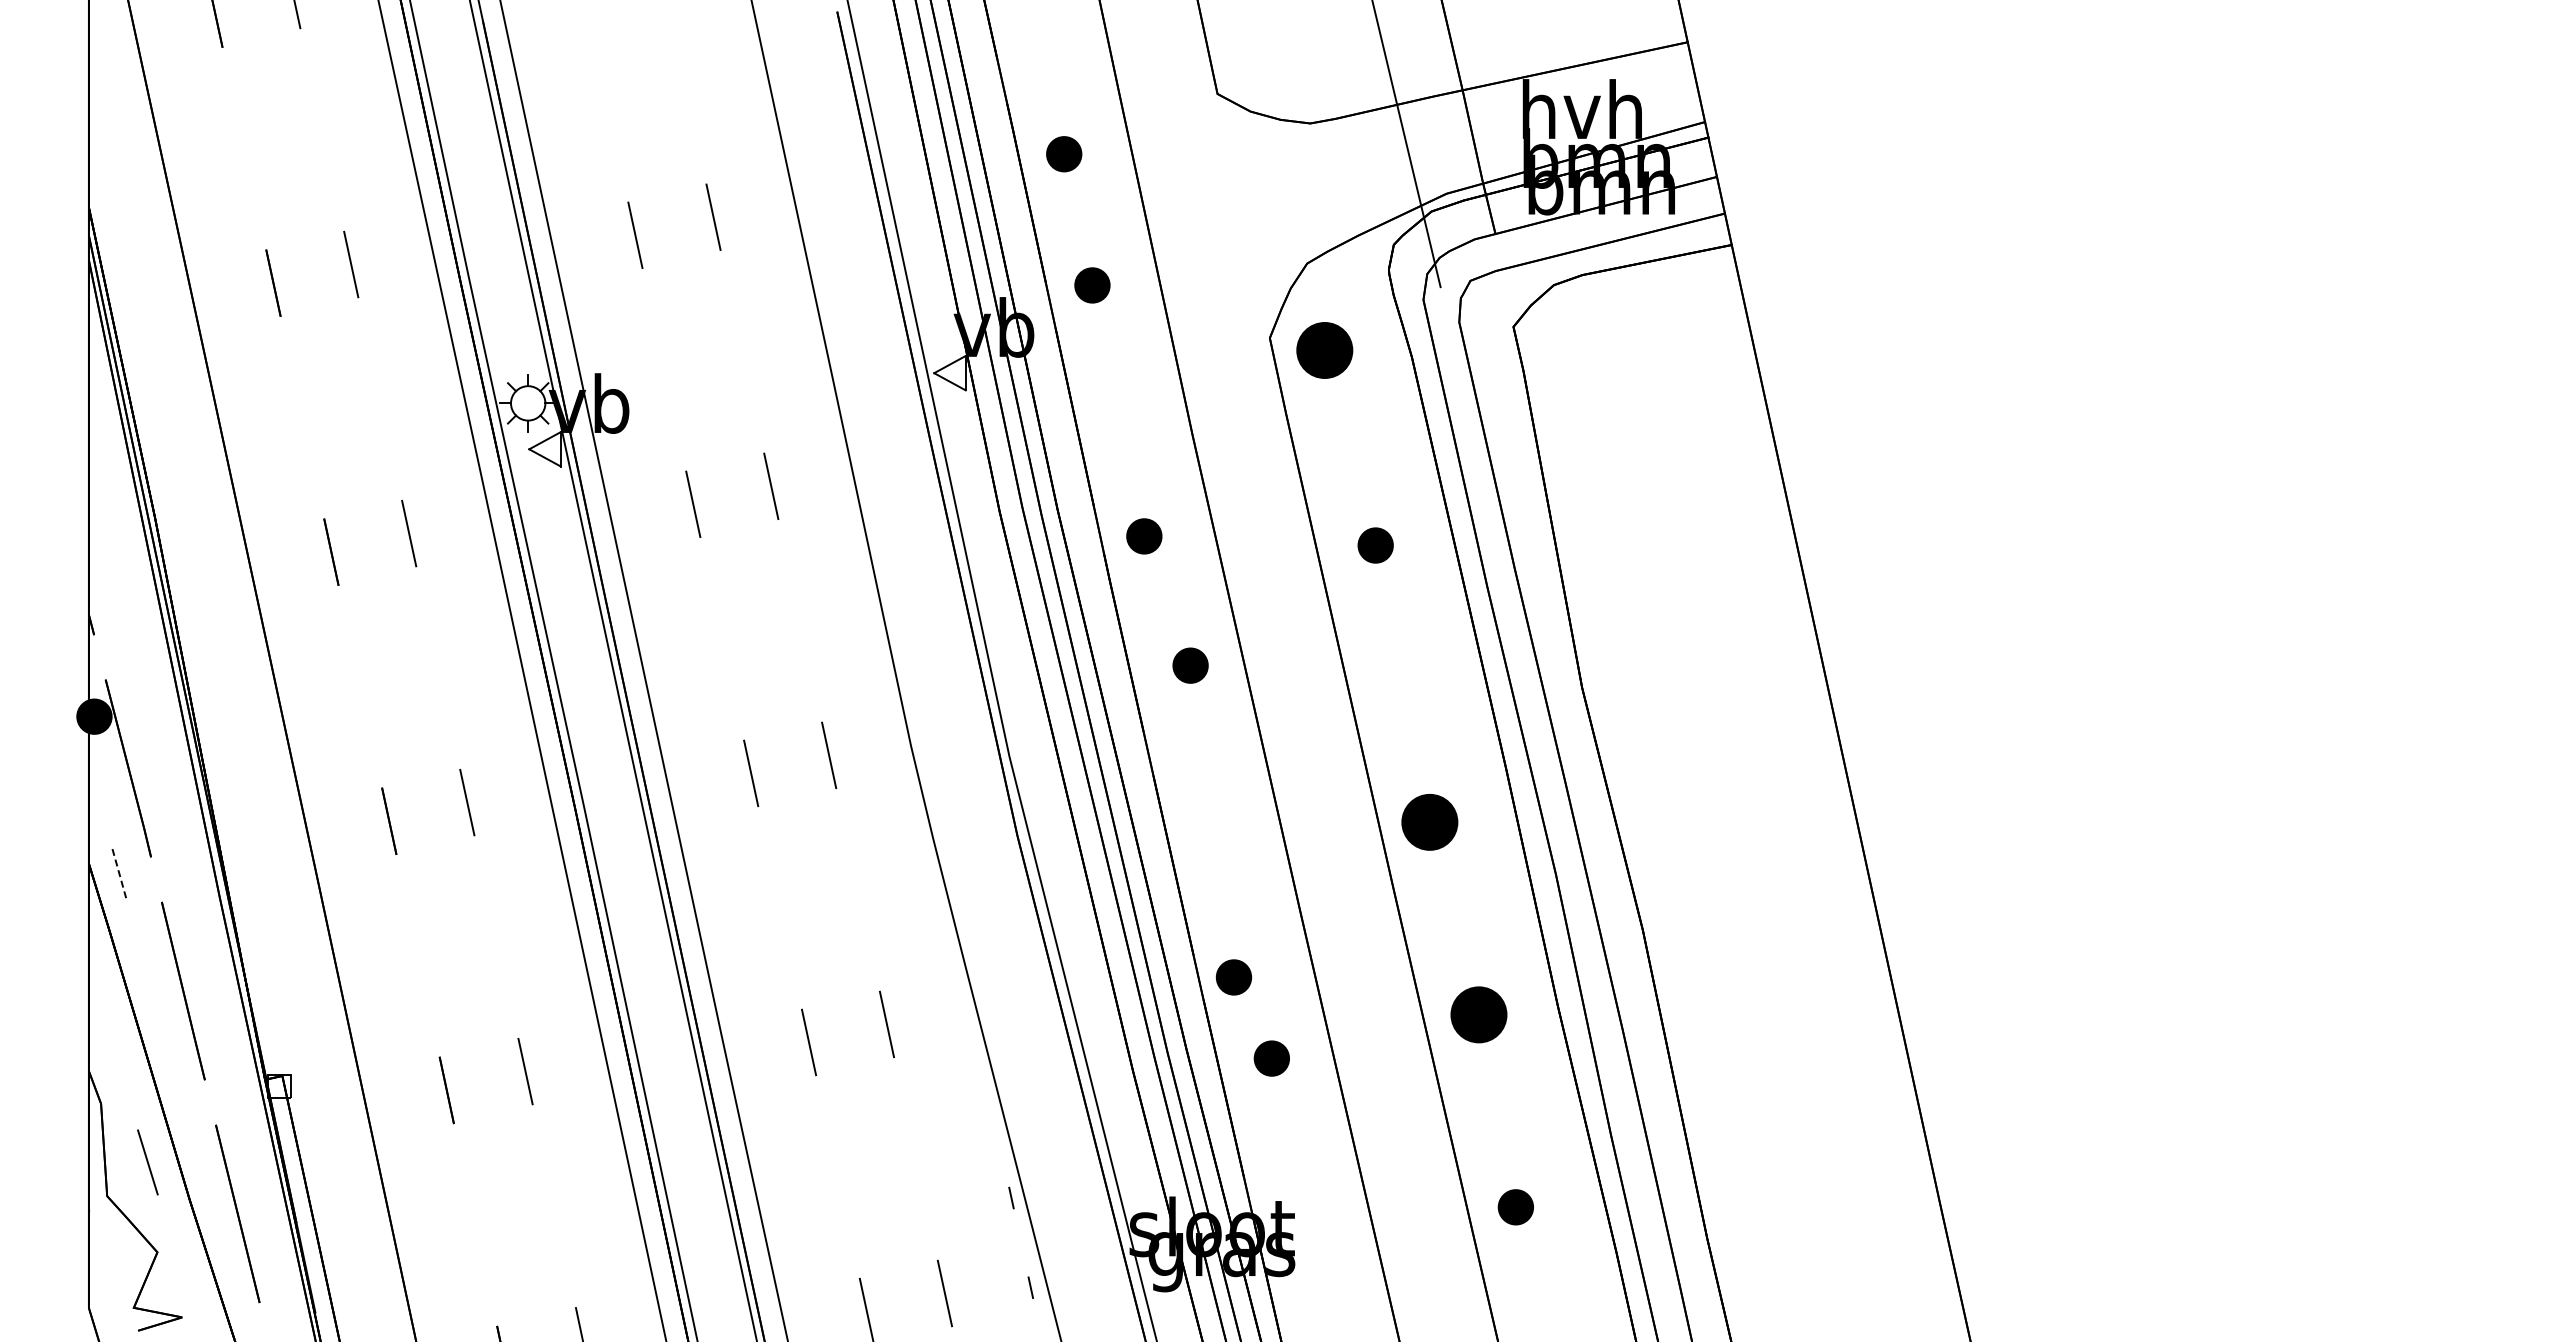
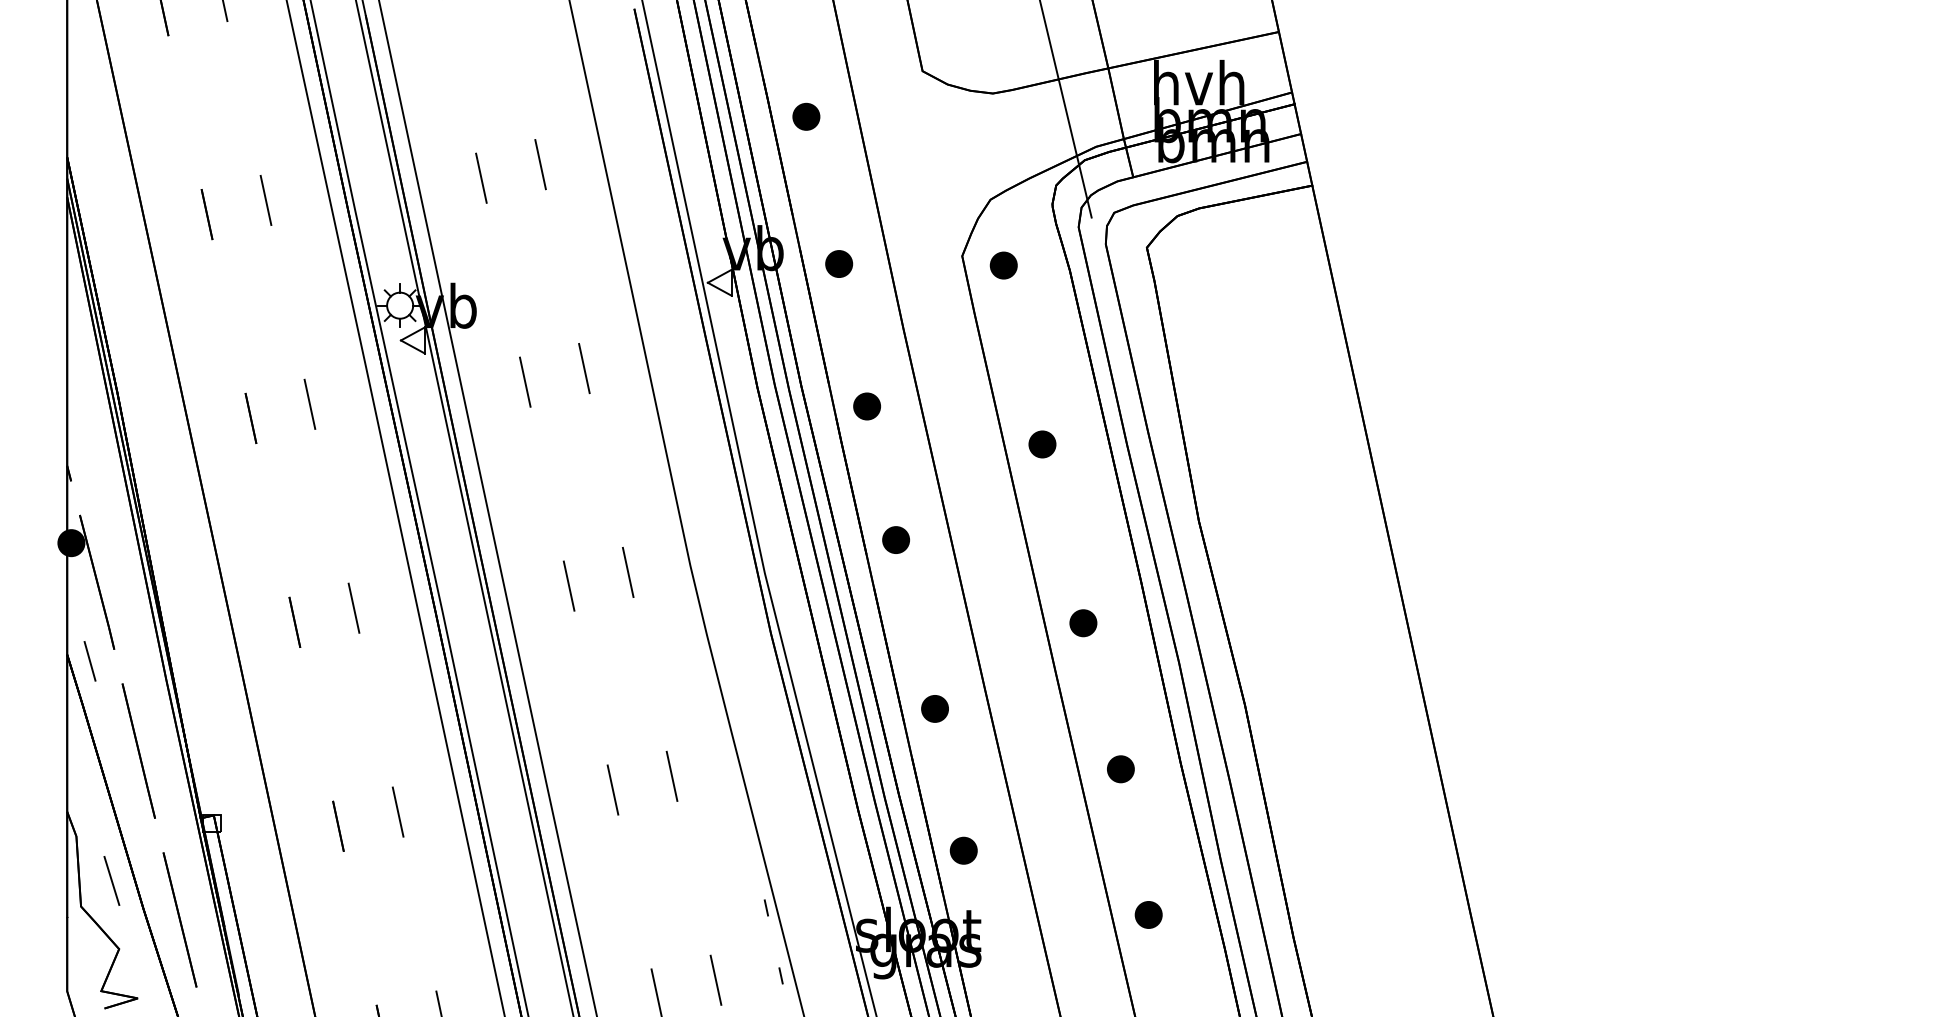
part: (1092, 285) -> (839, 264), moved
part: (1324, 350) -> (1003, 265), size x0.62
part: (1375, 545) -> (1042, 444), moved
part: (1190, 665) -> (896, 539), moved
part: (1429, 822) -> (1083, 623), size x0.62
line: (118, 872) -> (89, 661), dashed -> solid
part: (1233, 977) -> (934, 708), moved
part: (1479, 1015) -> (1121, 769), size x0.62
part: (1271, 1058) -> (963, 850), moved

